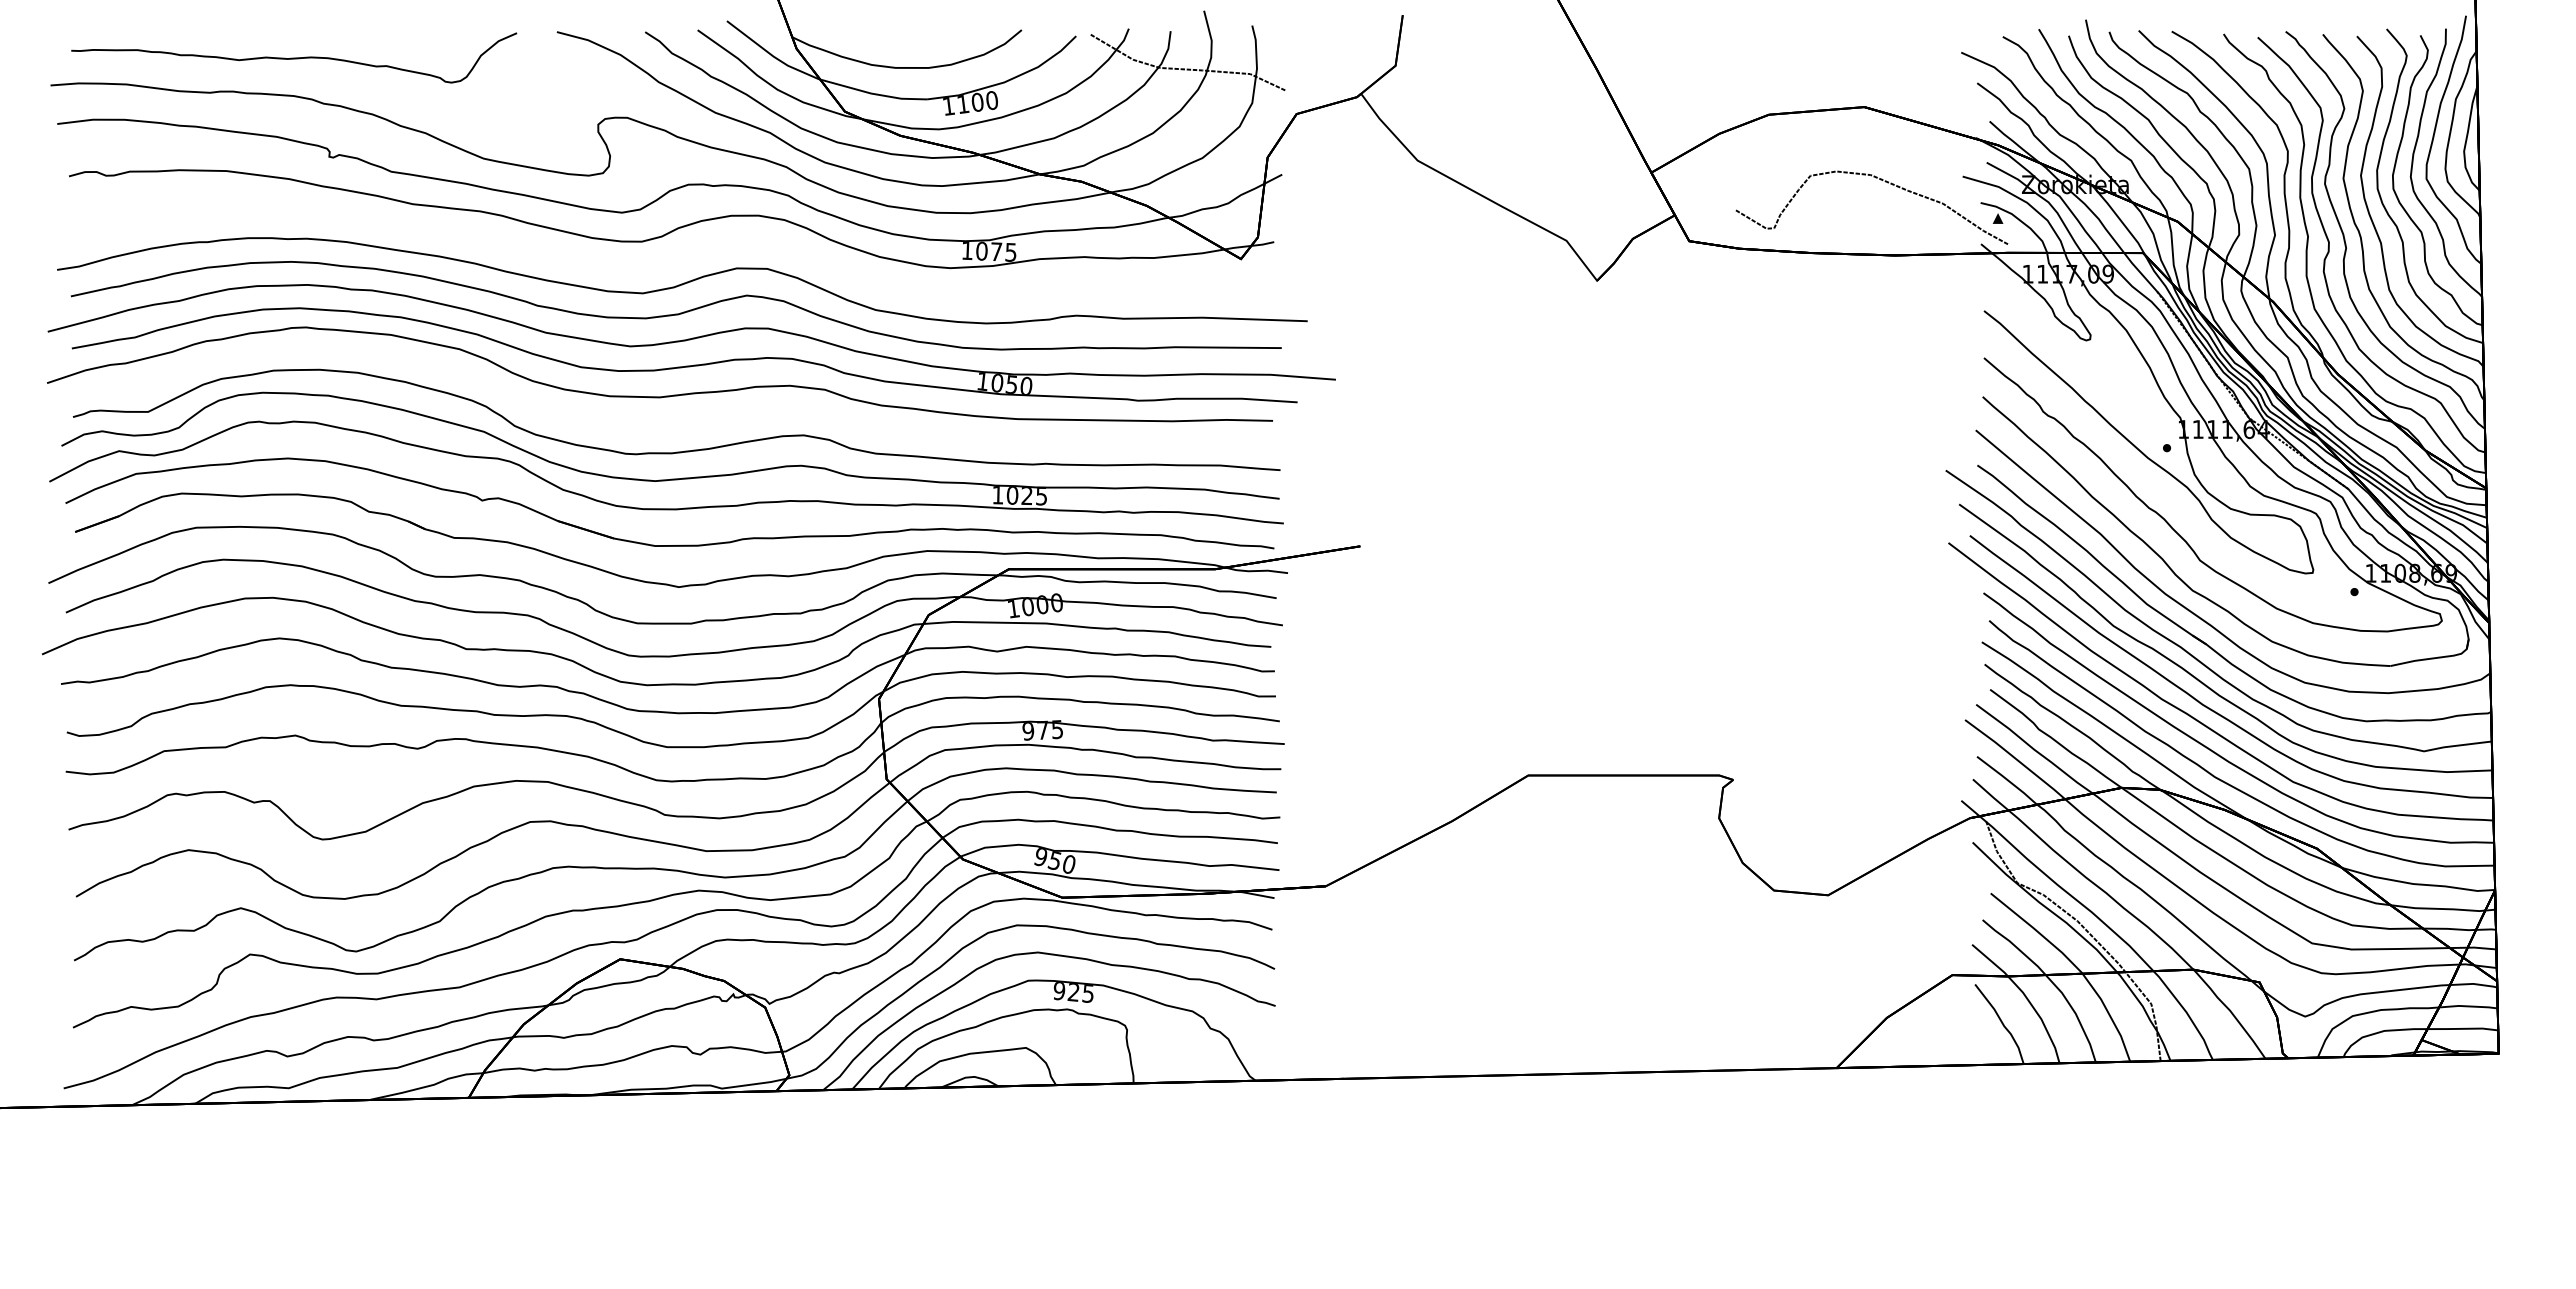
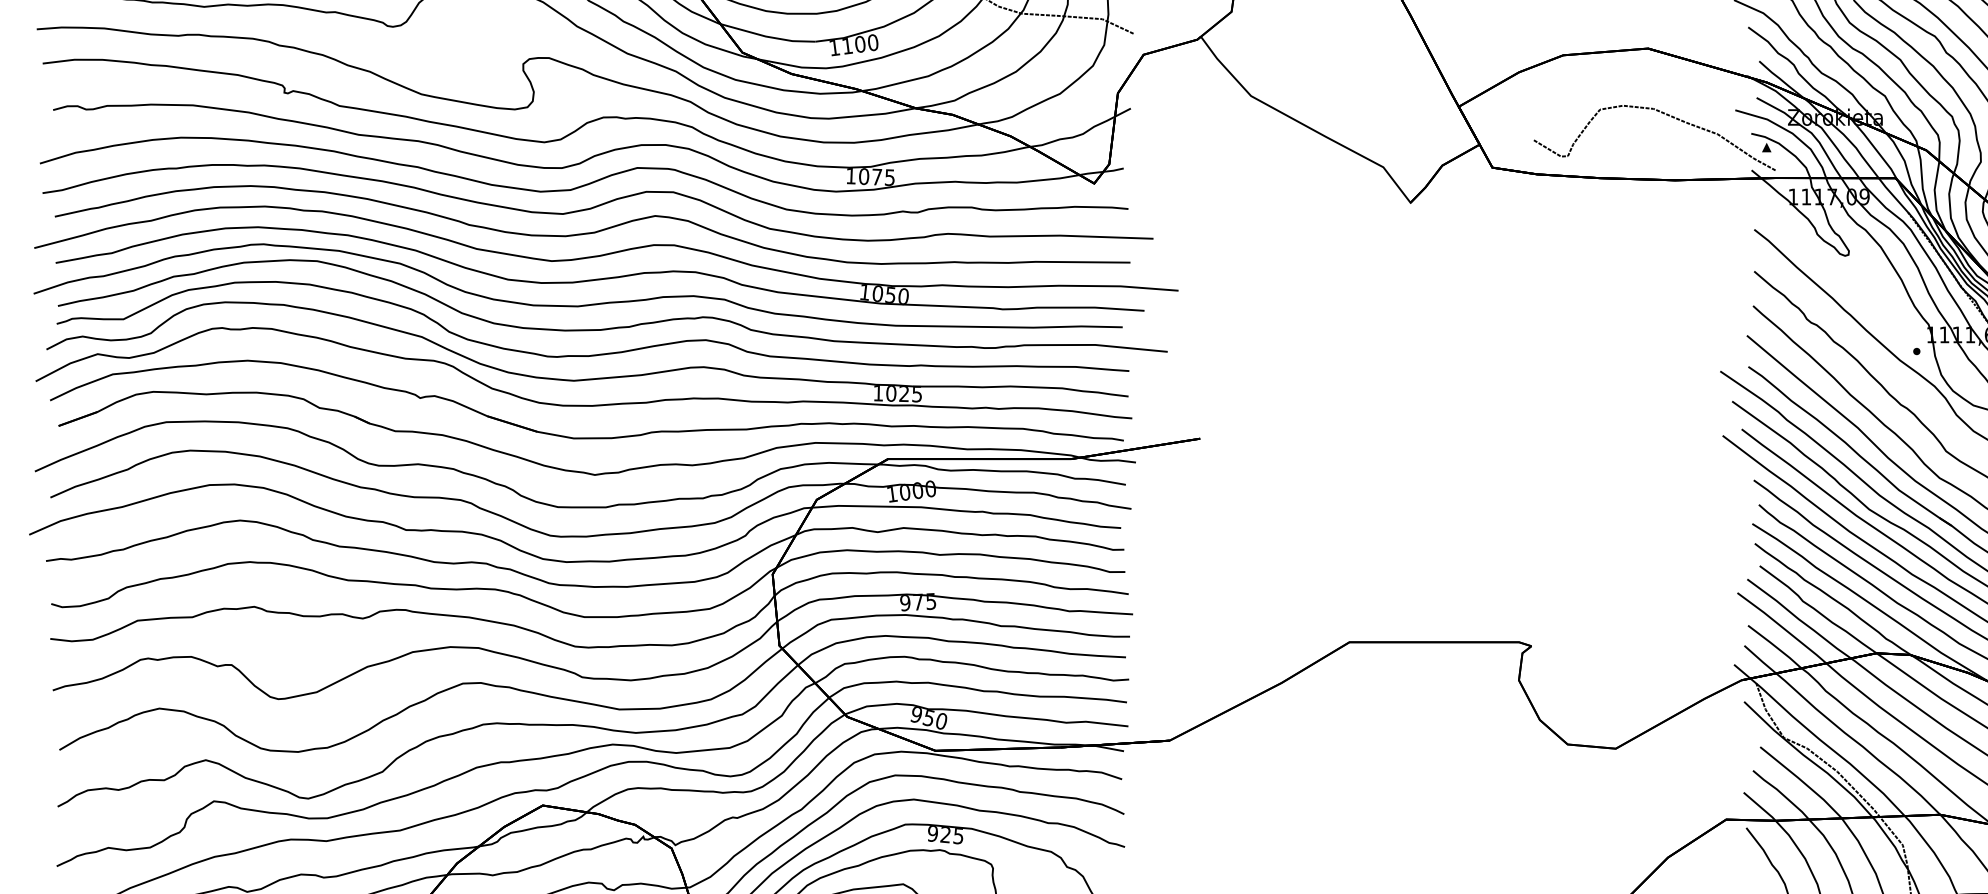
curve: (668, 259) -> (585, 183), added
curve: (701, 420) -> (614, 326), added

